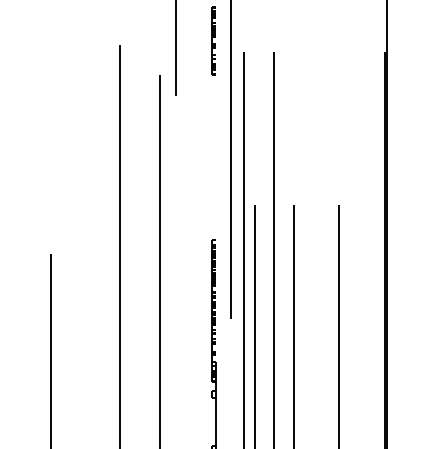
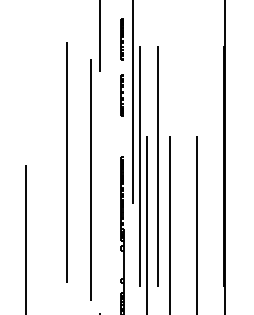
line: (212, 136) -> (121, 95), added

